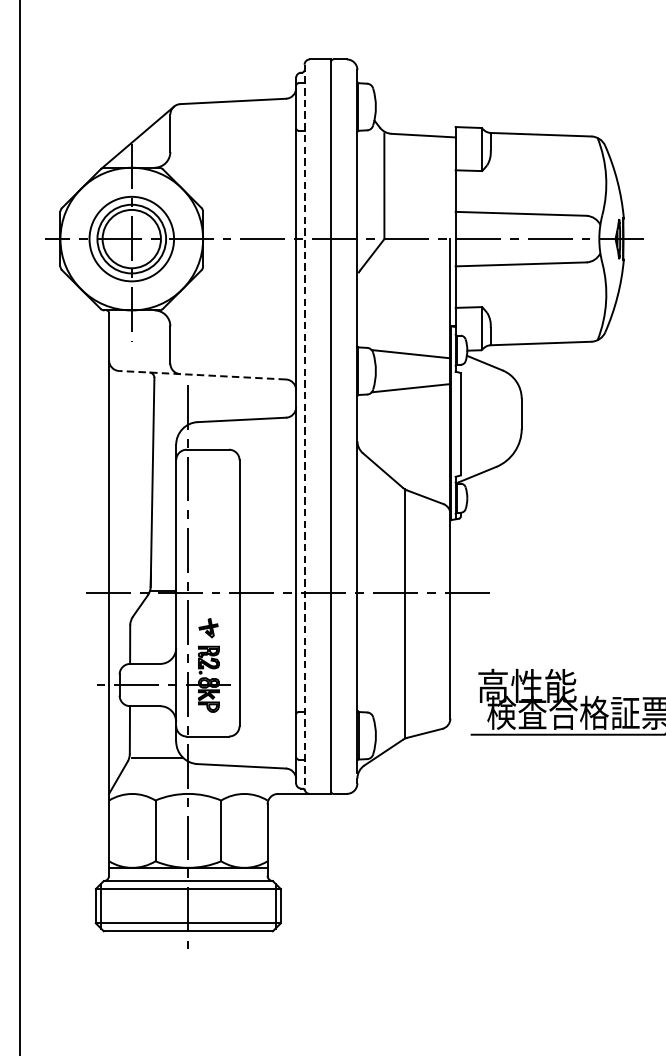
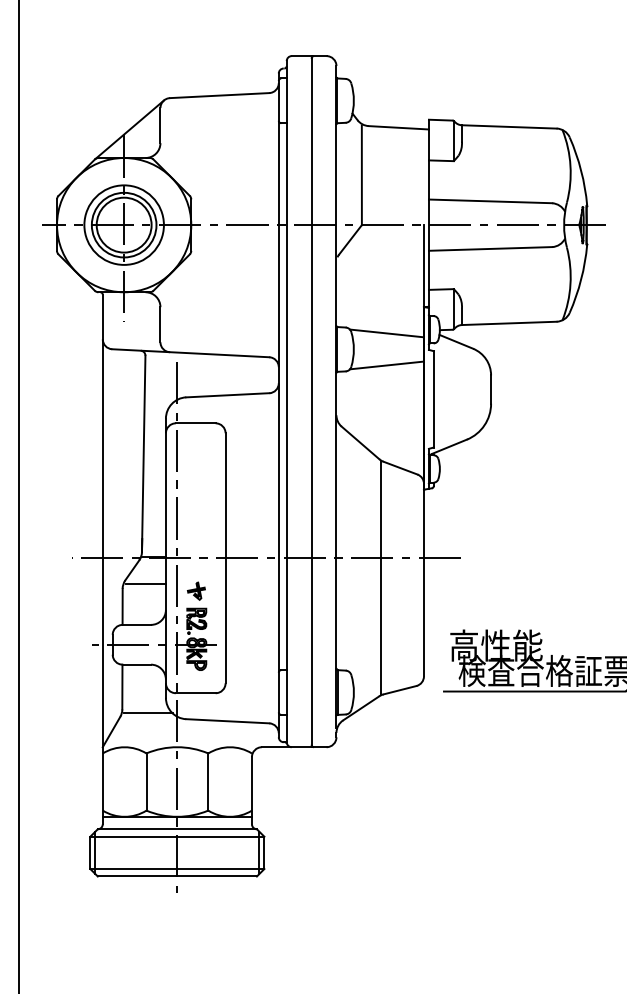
line: (202, 375) -> (190, 353), dashed -> solid
line: (304, 426) -> (286, 401), dashed -> solid
line: (154, 620) -> (145, 584), added

